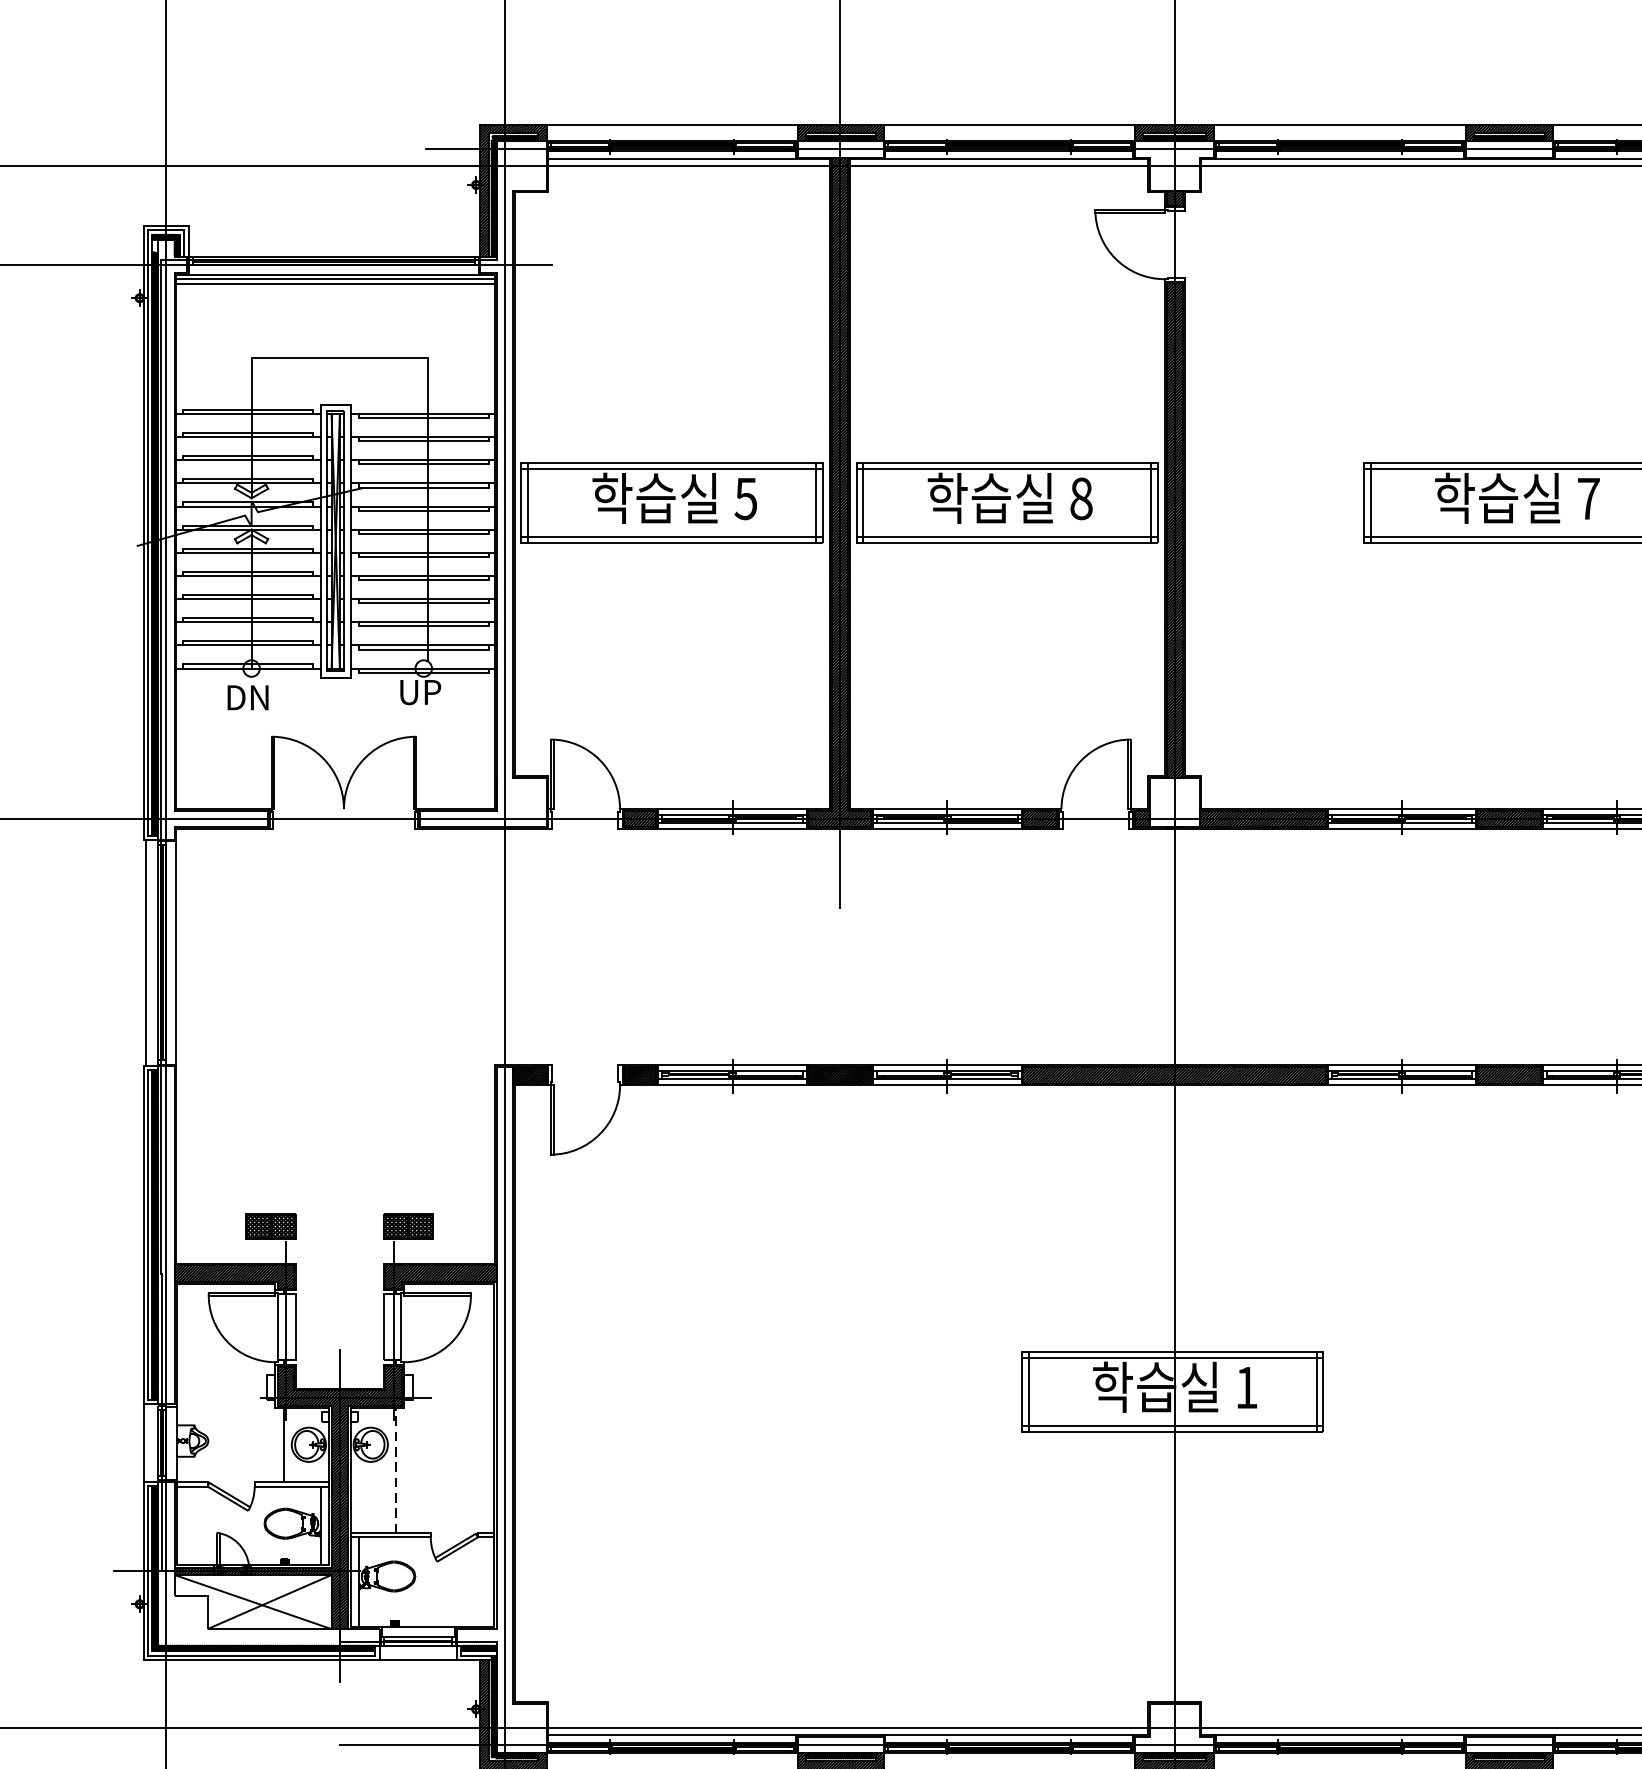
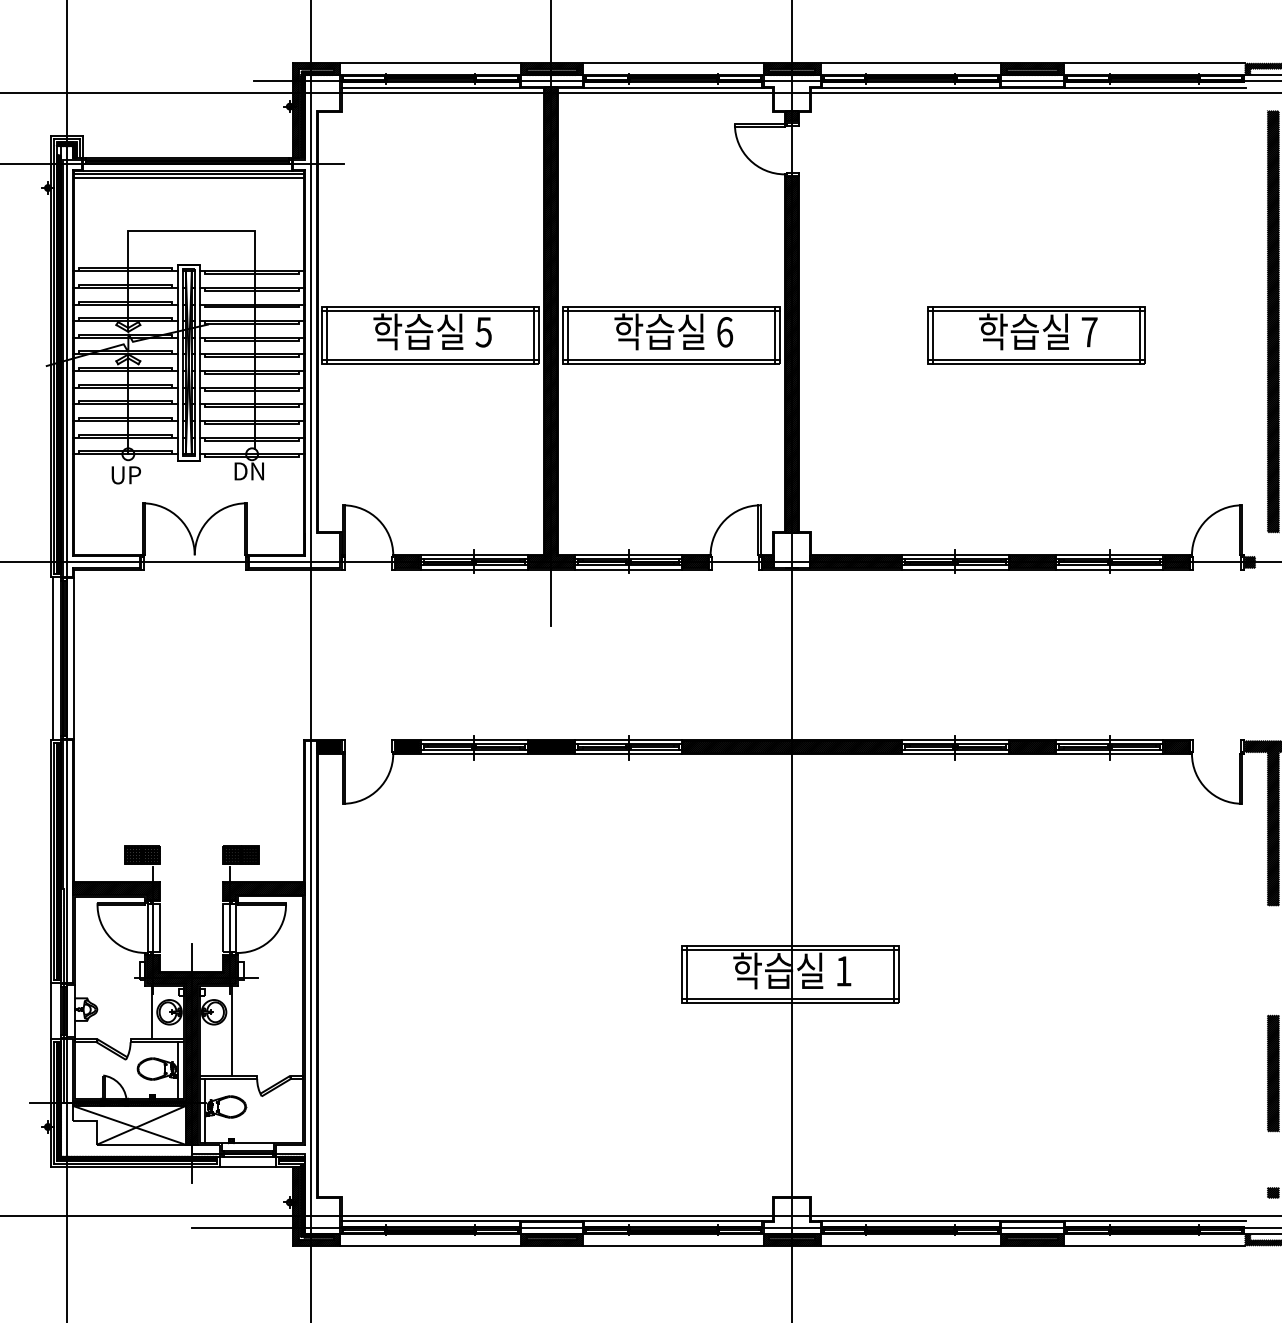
text: (1082, 499) -> (725, 332), 8 -> 6
text: (420, 692) -> (249, 471), UP -> DN
text: (249, 698) -> (126, 475), DN -> UP
line: (395, 1471) -> (231, 1031), dashed -> solid

